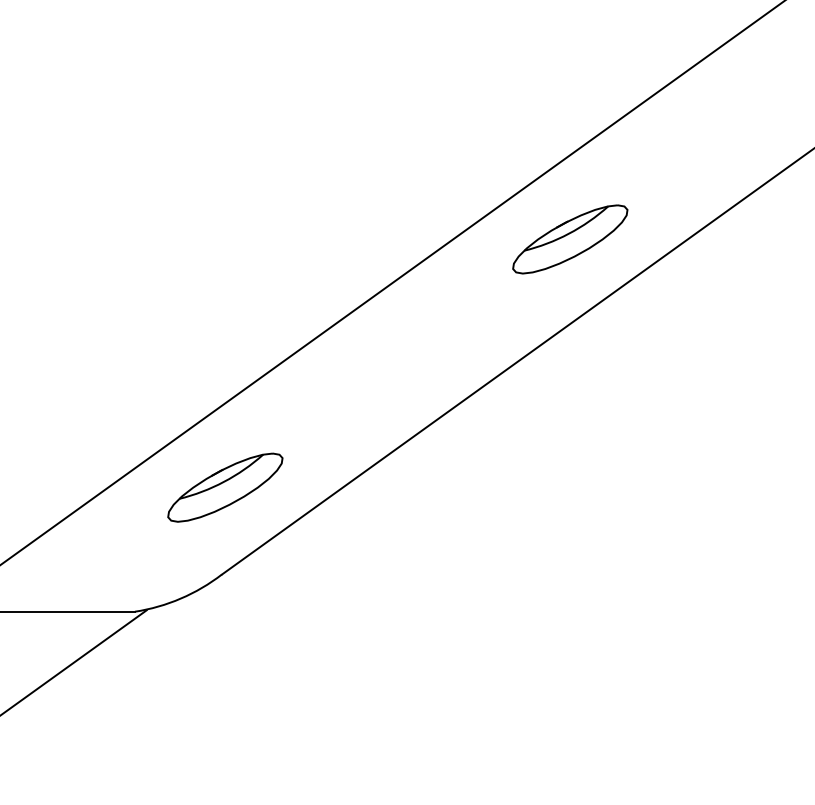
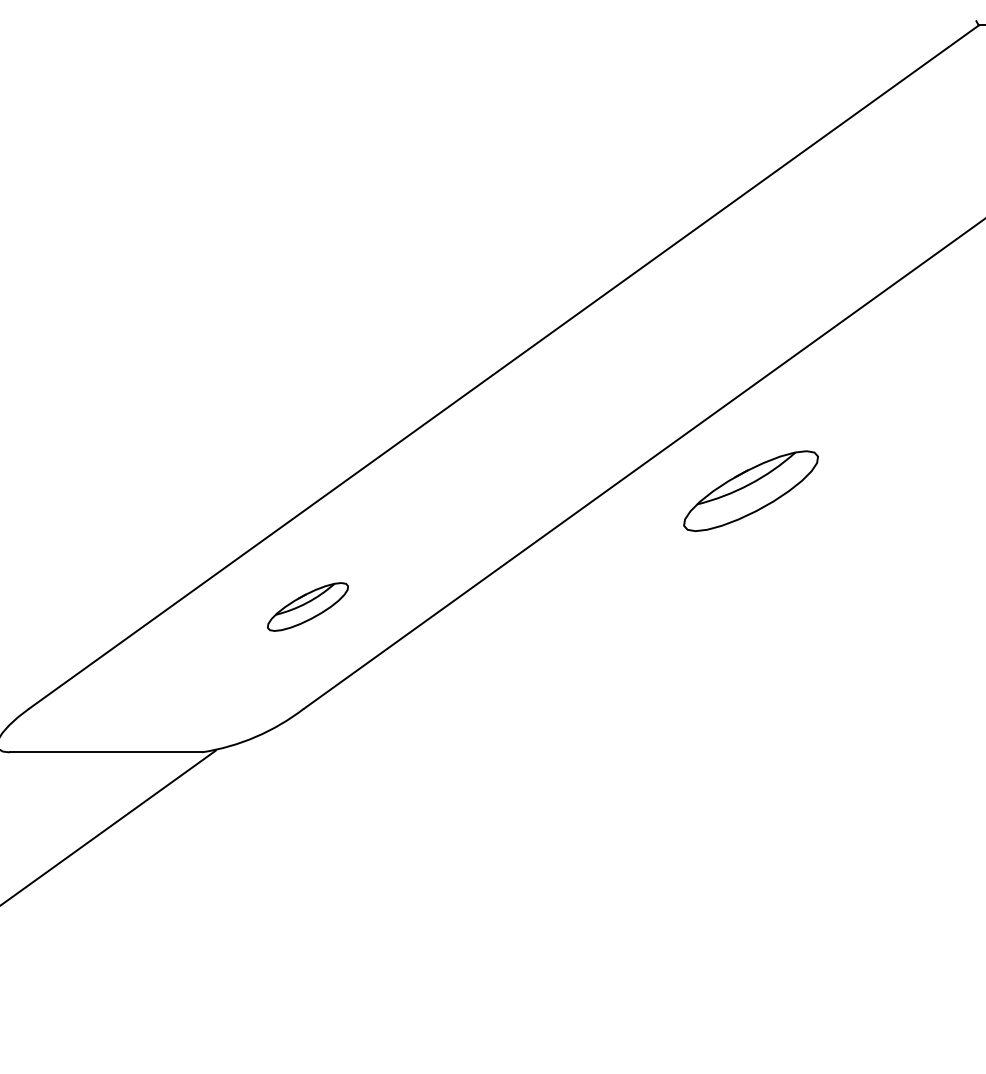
part: (569, 238) -> (750, 490), moved
part: (224, 487) -> (307, 606), size x0.6

